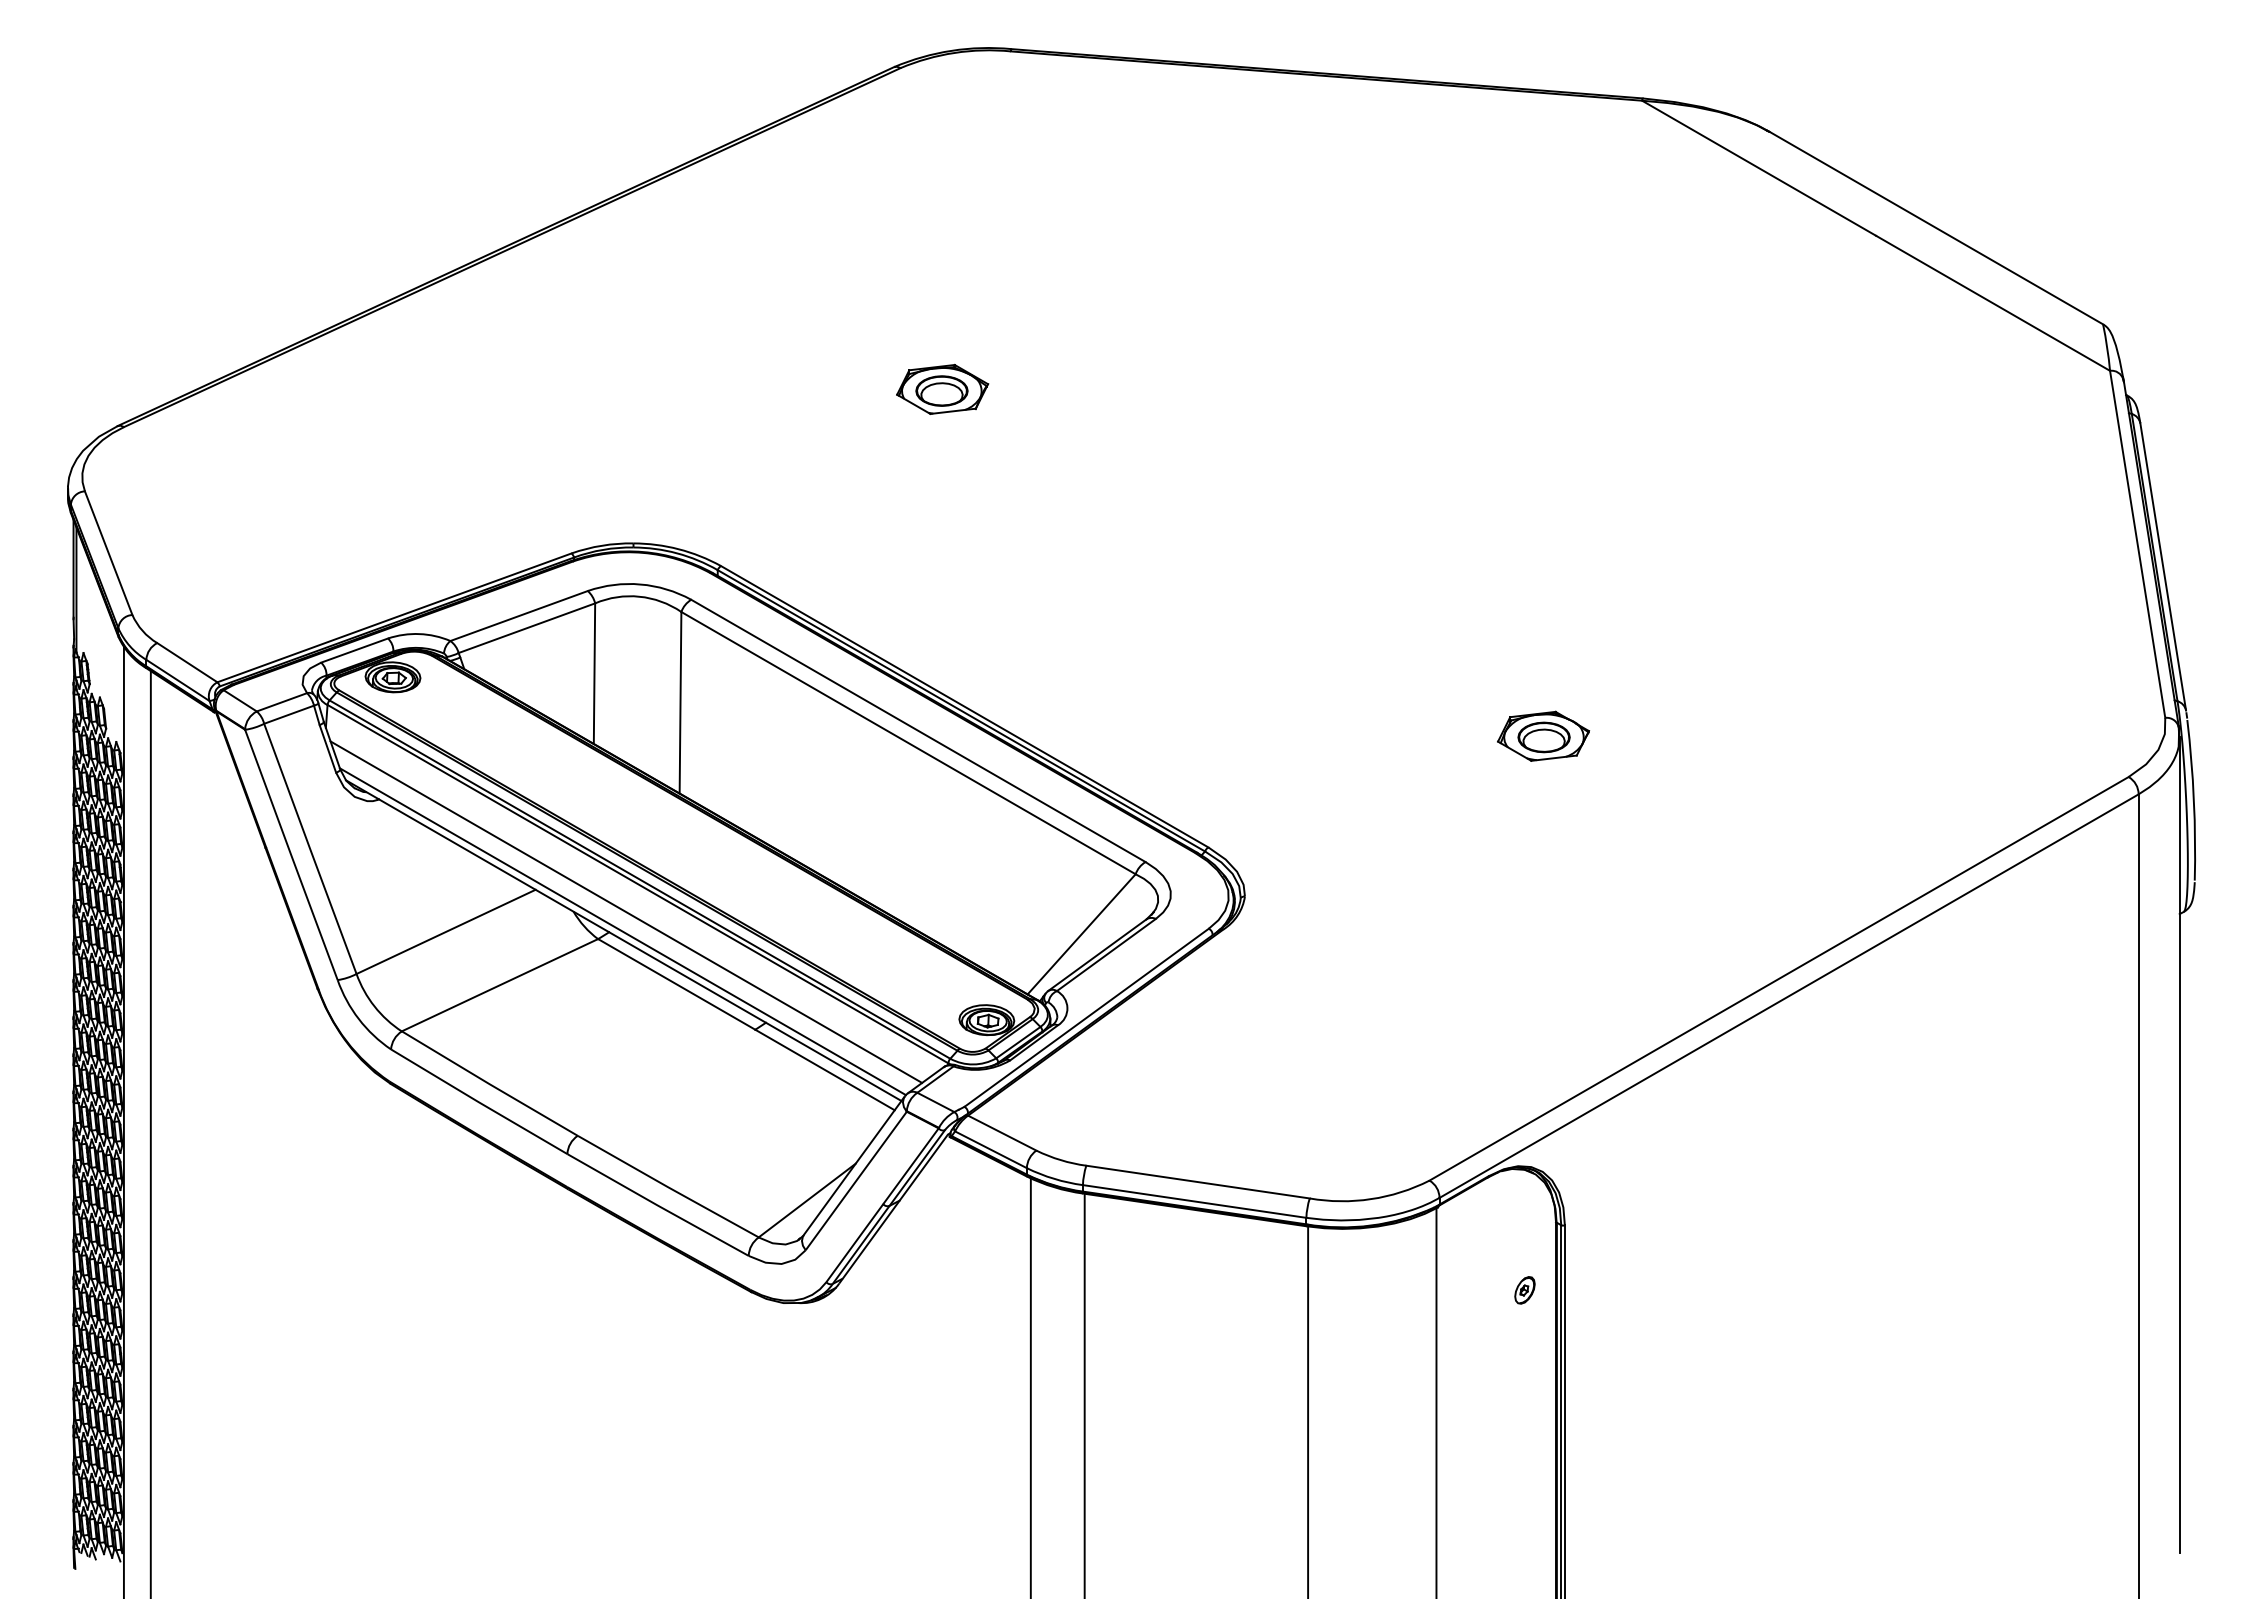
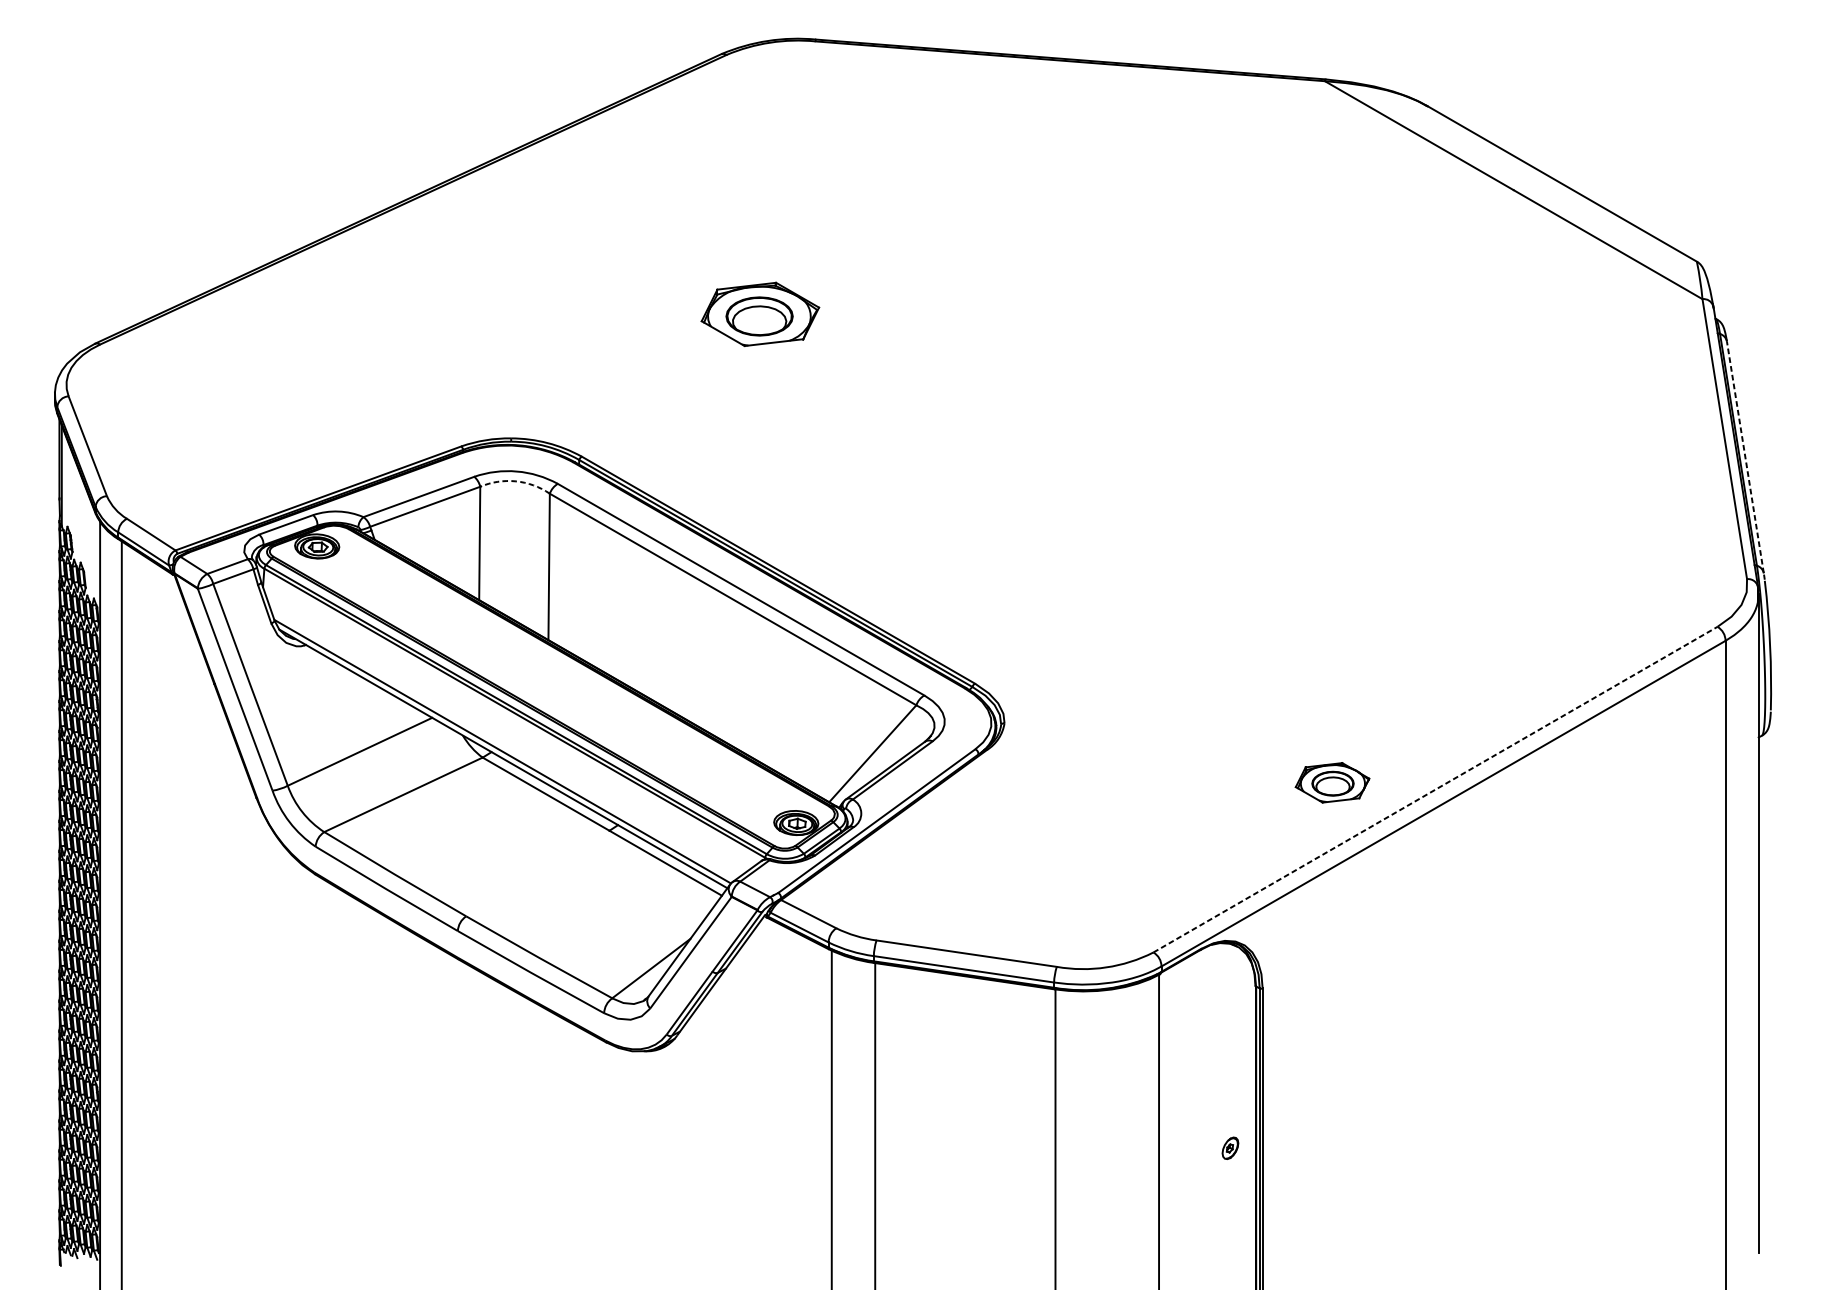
part: (942, 388) -> (760, 313), size x1.6
line: (2163, 566) -> (1745, 457), solid -> dashed
arc: (639, 596) -> (516, 481), solid -> dashed
part: (1543, 735) -> (1332, 782), moved
line: (626, 911) -> (505, 735), removed
line: (1779, 978) -> (1435, 789), solid -> dashed
part: (1524, 1290) -> (1230, 1148), moved

